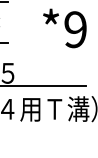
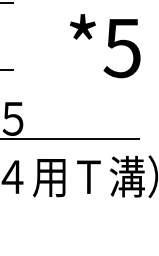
text: (75, 29) -> (122, 47), *9 -> *5

